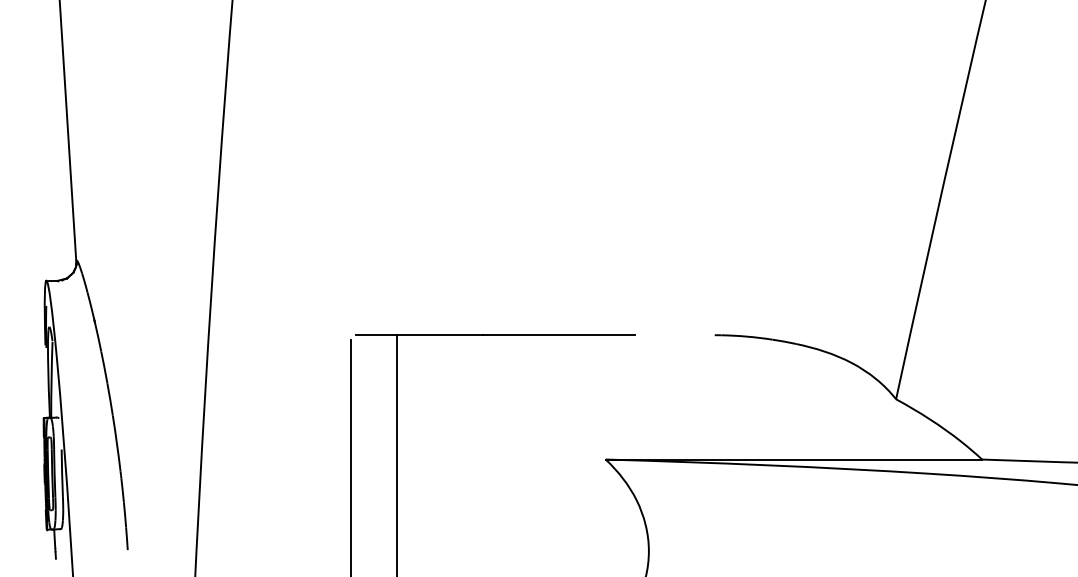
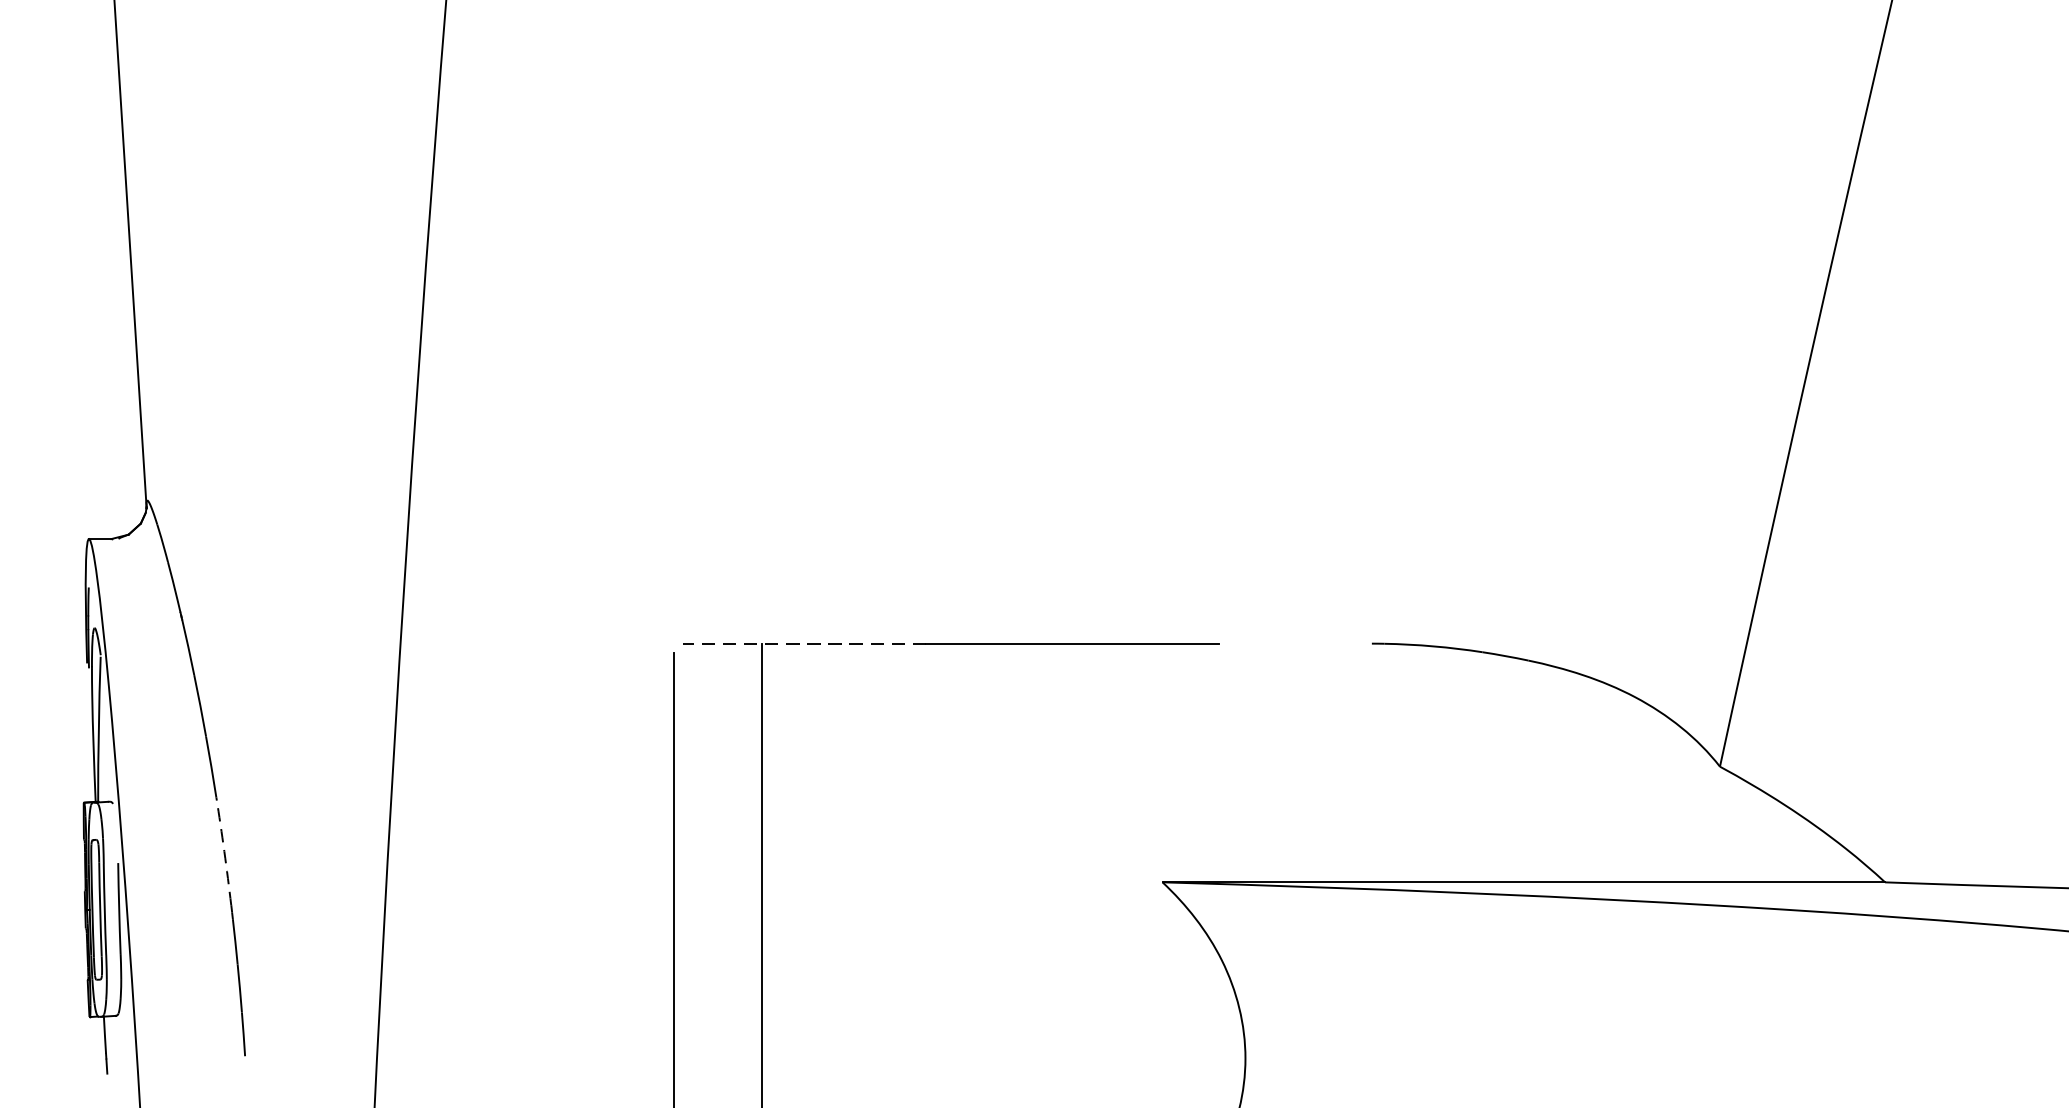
line: (418, 335) -> (803, 644), solid -> dashed
arc: (116, 443) -> (223, 851), solid -> dashed

